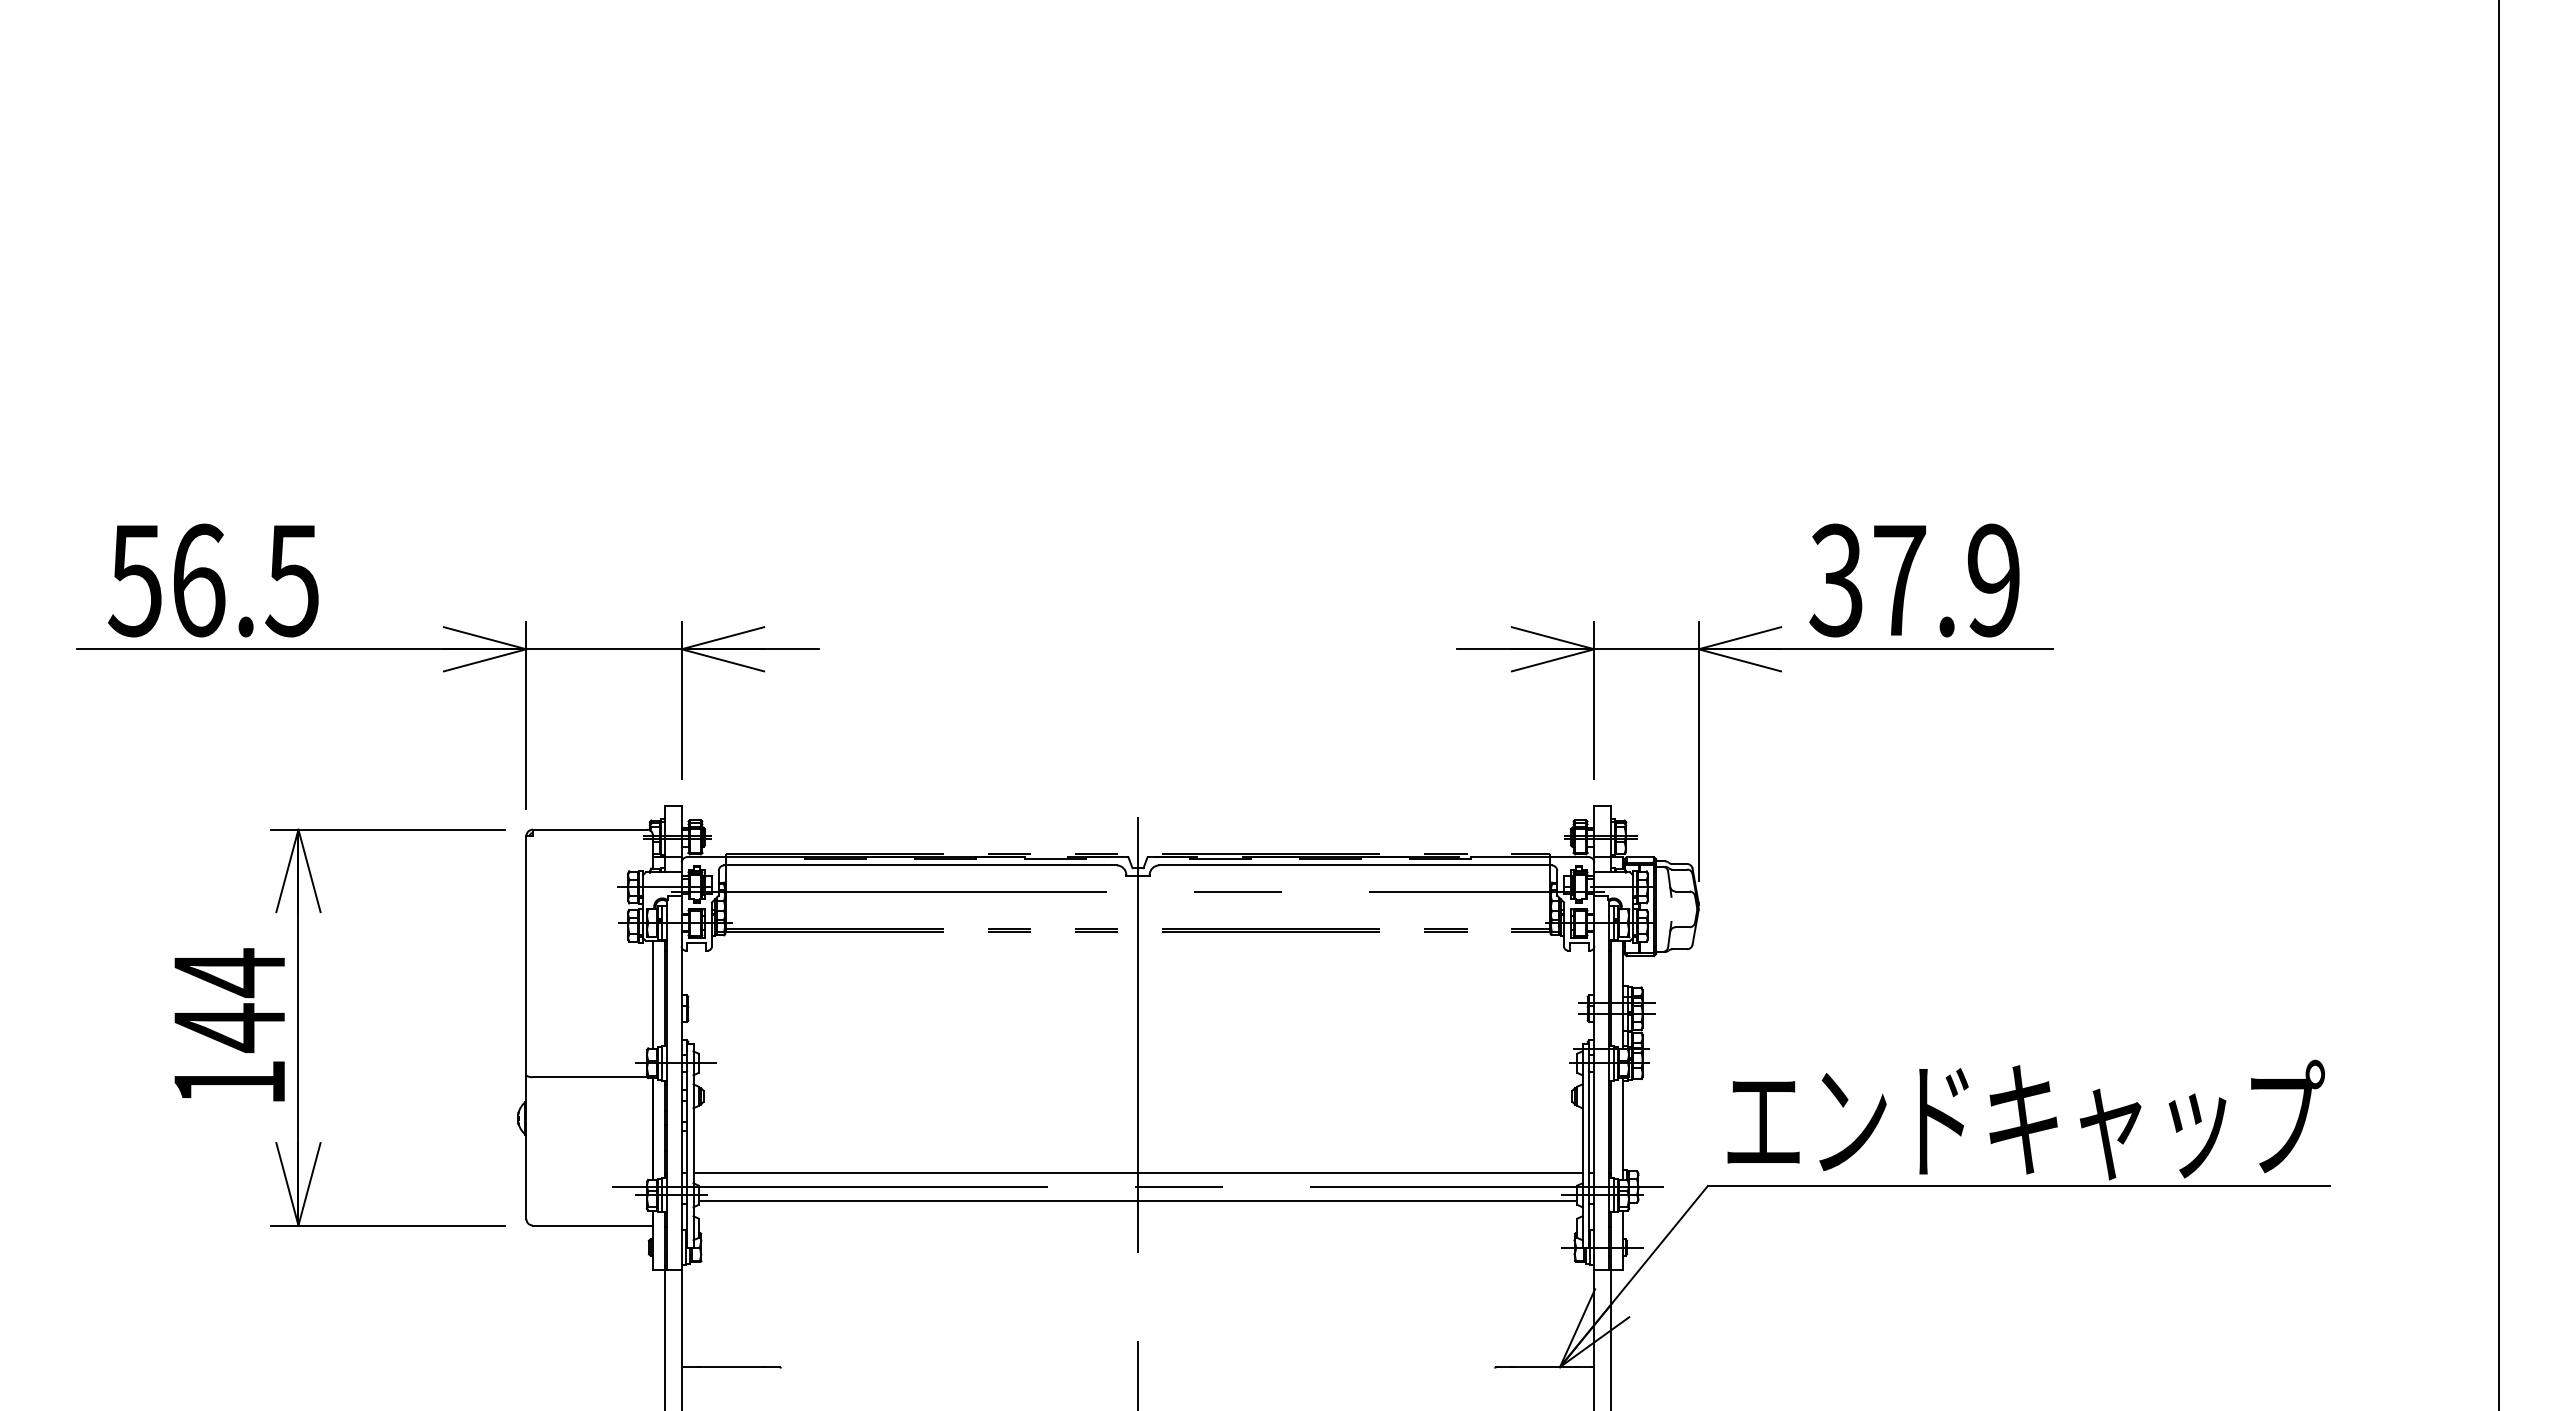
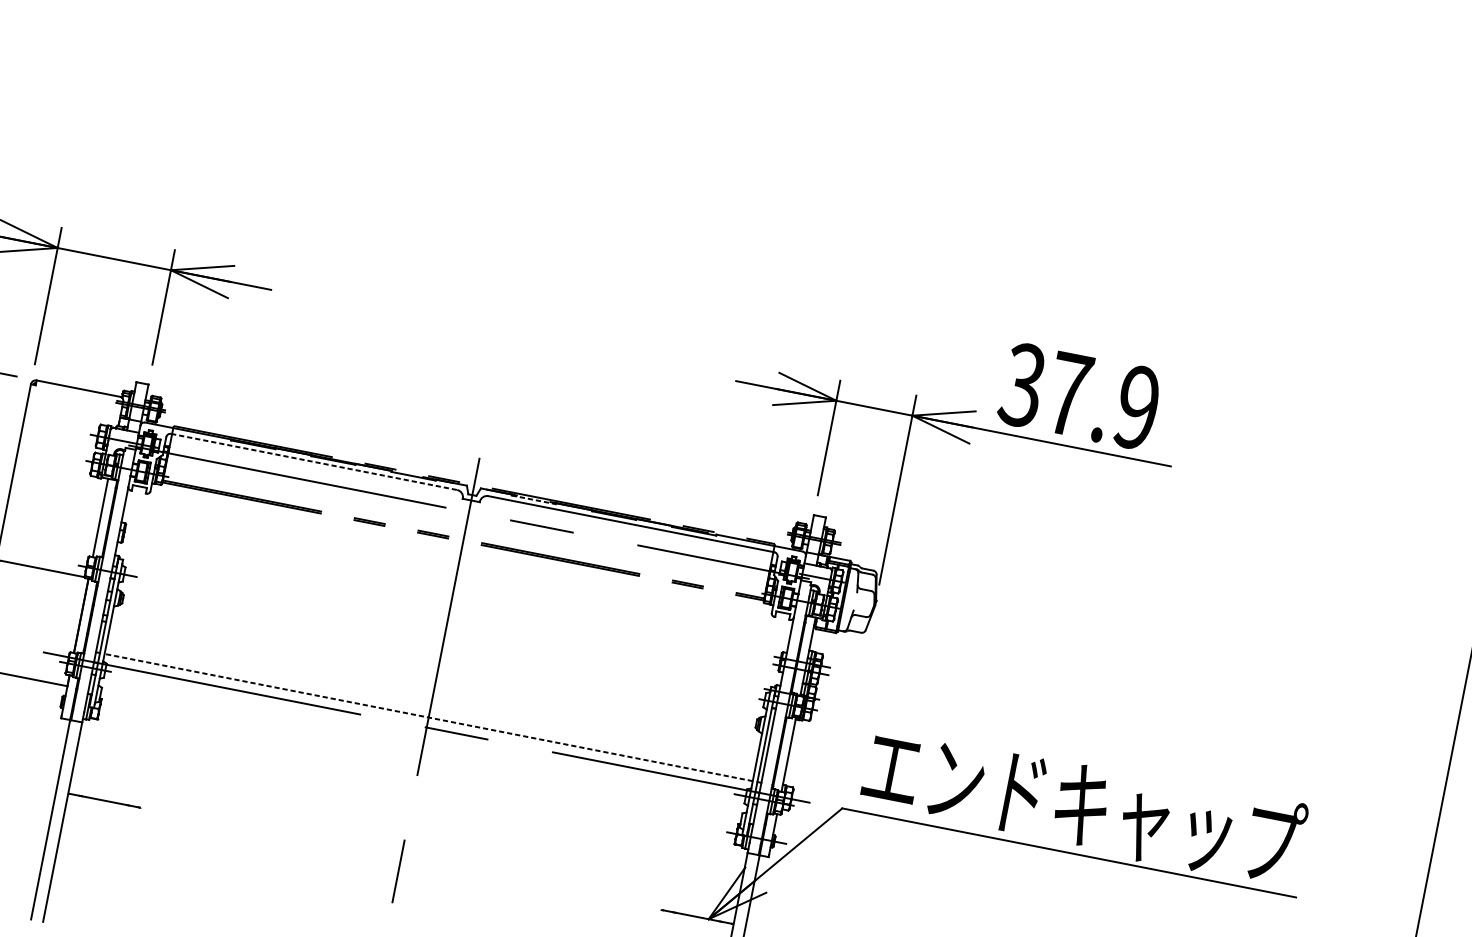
line: (1220, 858) -> (533, 499), solid -> dashed
line: (920, 865) -> (314, 462), solid -> dashed
line: (1138, 1173) -> (429, 717), solid -> dashed
line: (1137, 1200) -> (424, 737), removed

